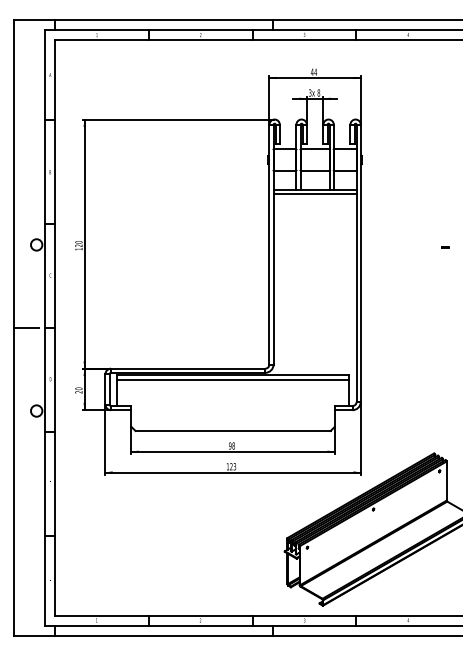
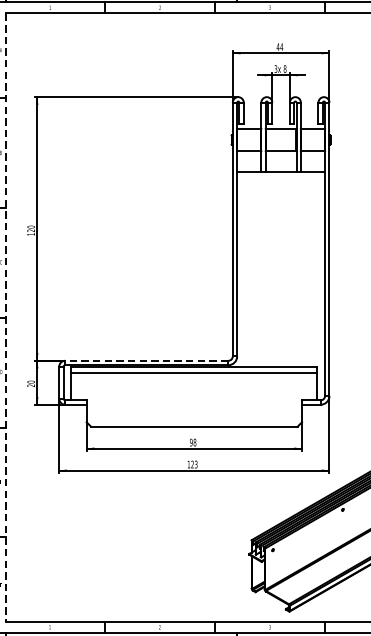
line: (314, 194) -> (280, 176), removed
line: (55, 328) -> (6, 318), solid -> dashed
line: (187, 368) -> (146, 360), solid -> dashed

